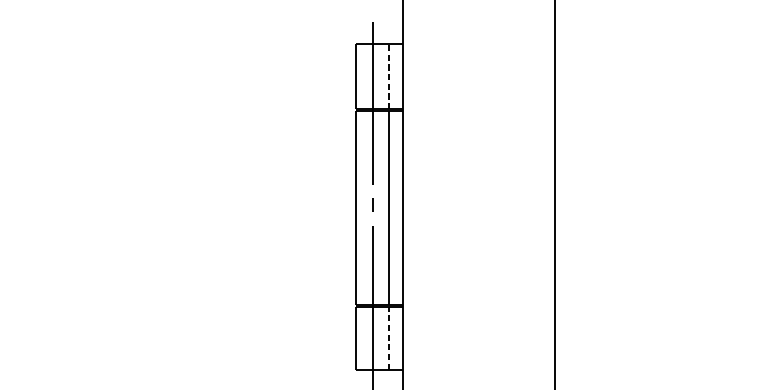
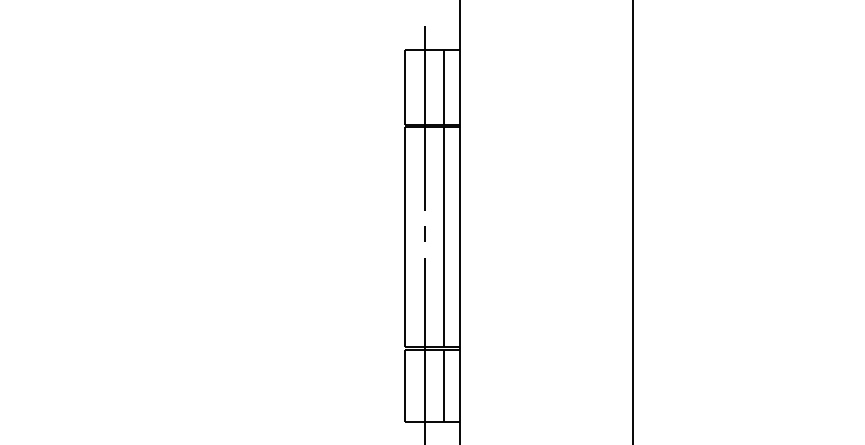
line: (389, 76) -> (443, 87), dashed -> solid
line: (389, 337) -> (443, 385), dashed -> solid

